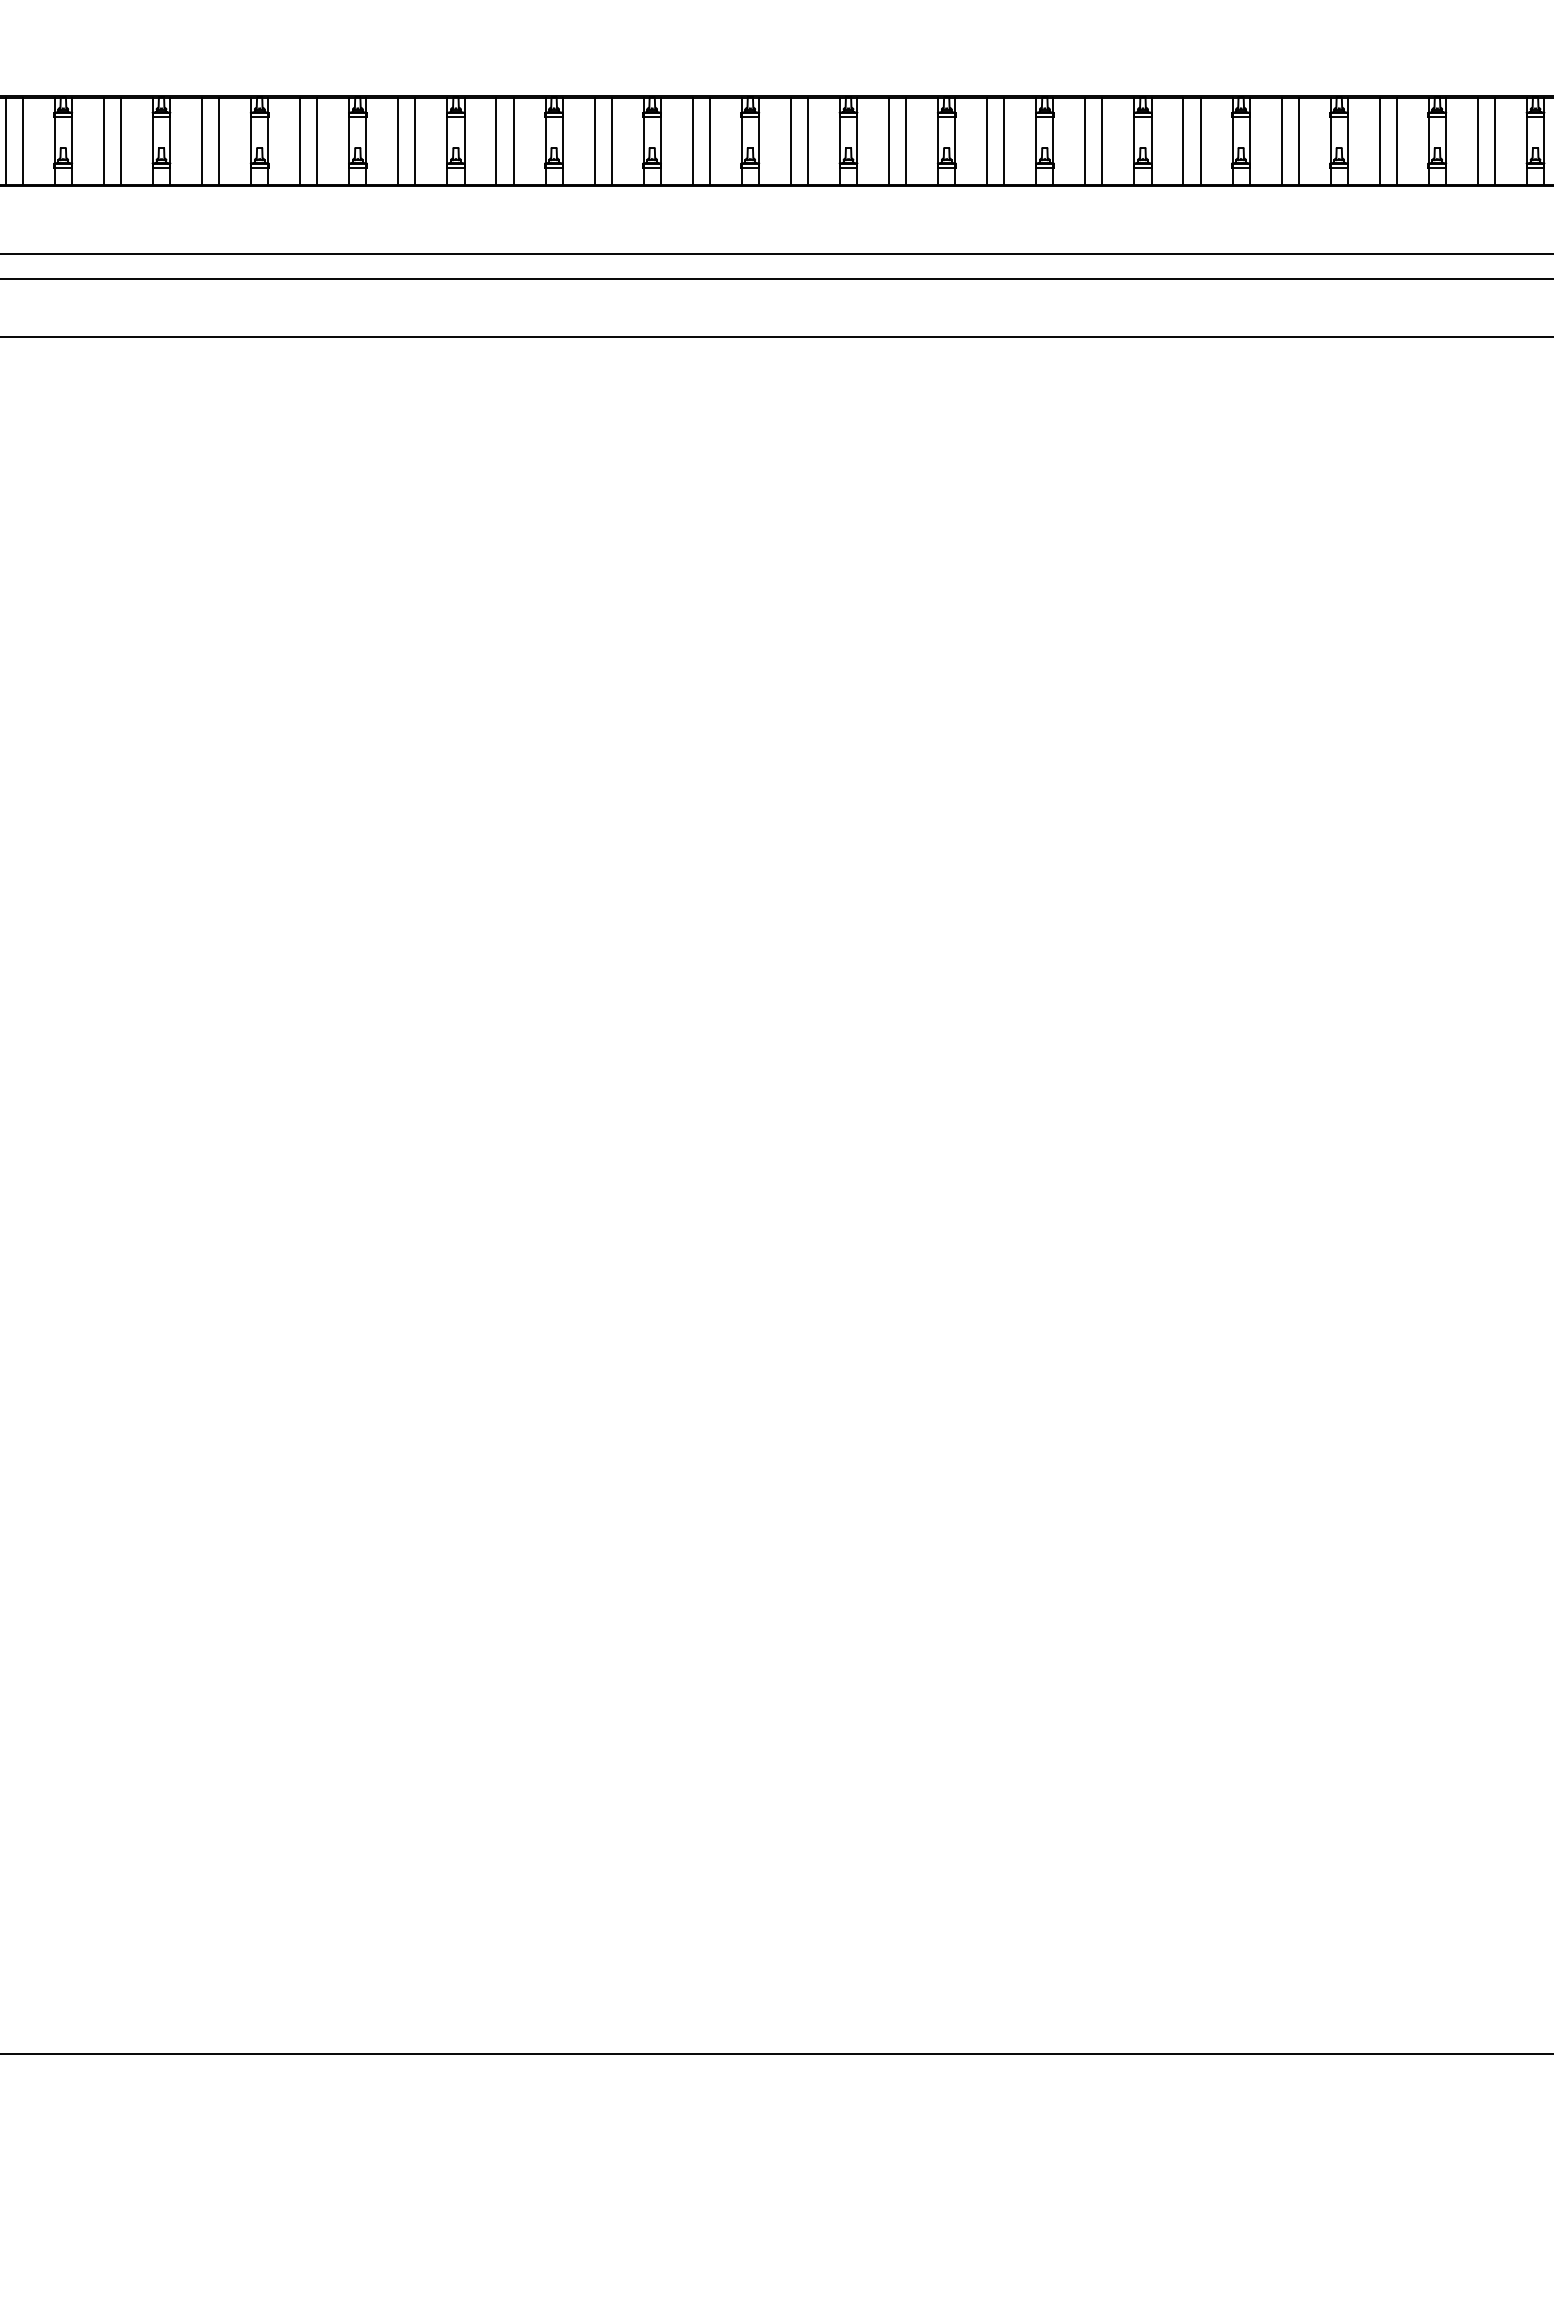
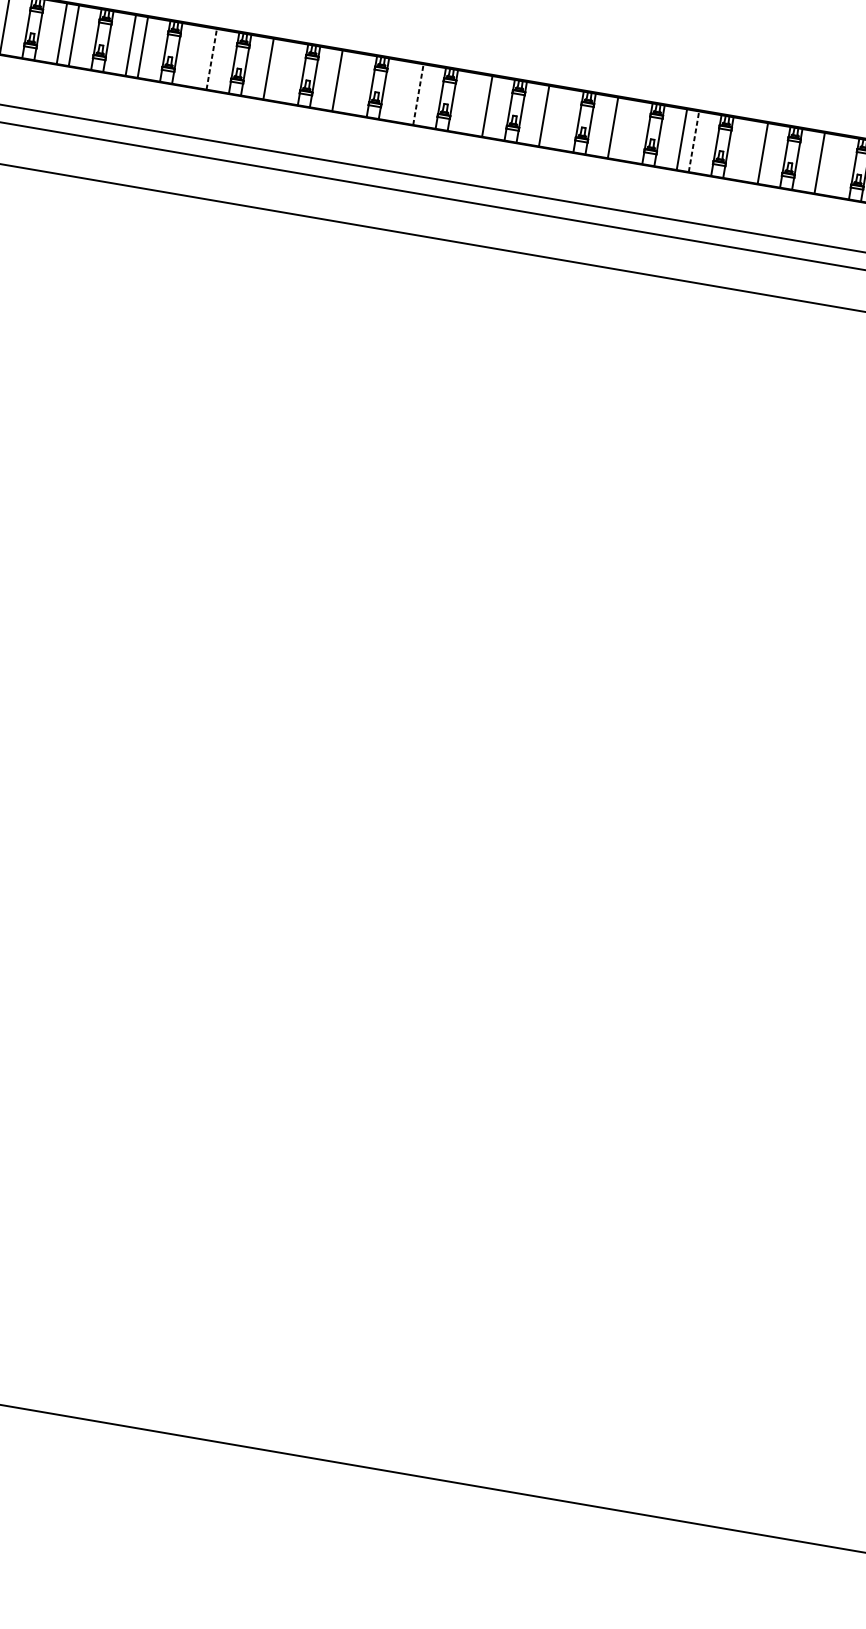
line: (219, 140) -> (212, 58), solid -> dashed
line: (513, 140) -> (418, 93), solid -> dashed
line: (906, 140) -> (694, 141), solid -> dashed
line: (202, 141) -> (200, 57), removed
line: (317, 141) -> (280, 71), removed
line: (415, 141) -> (349, 82), removed
line: (496, 141) -> (406, 92), removed
line: (594, 141) -> (475, 104), removed
line: (709, 141) -> (555, 118), removed
line: (808, 141) -> (625, 130), removed
line: (987, 141) -> (751, 151), removed
line: (1102, 141) -> (831, 165), removed

